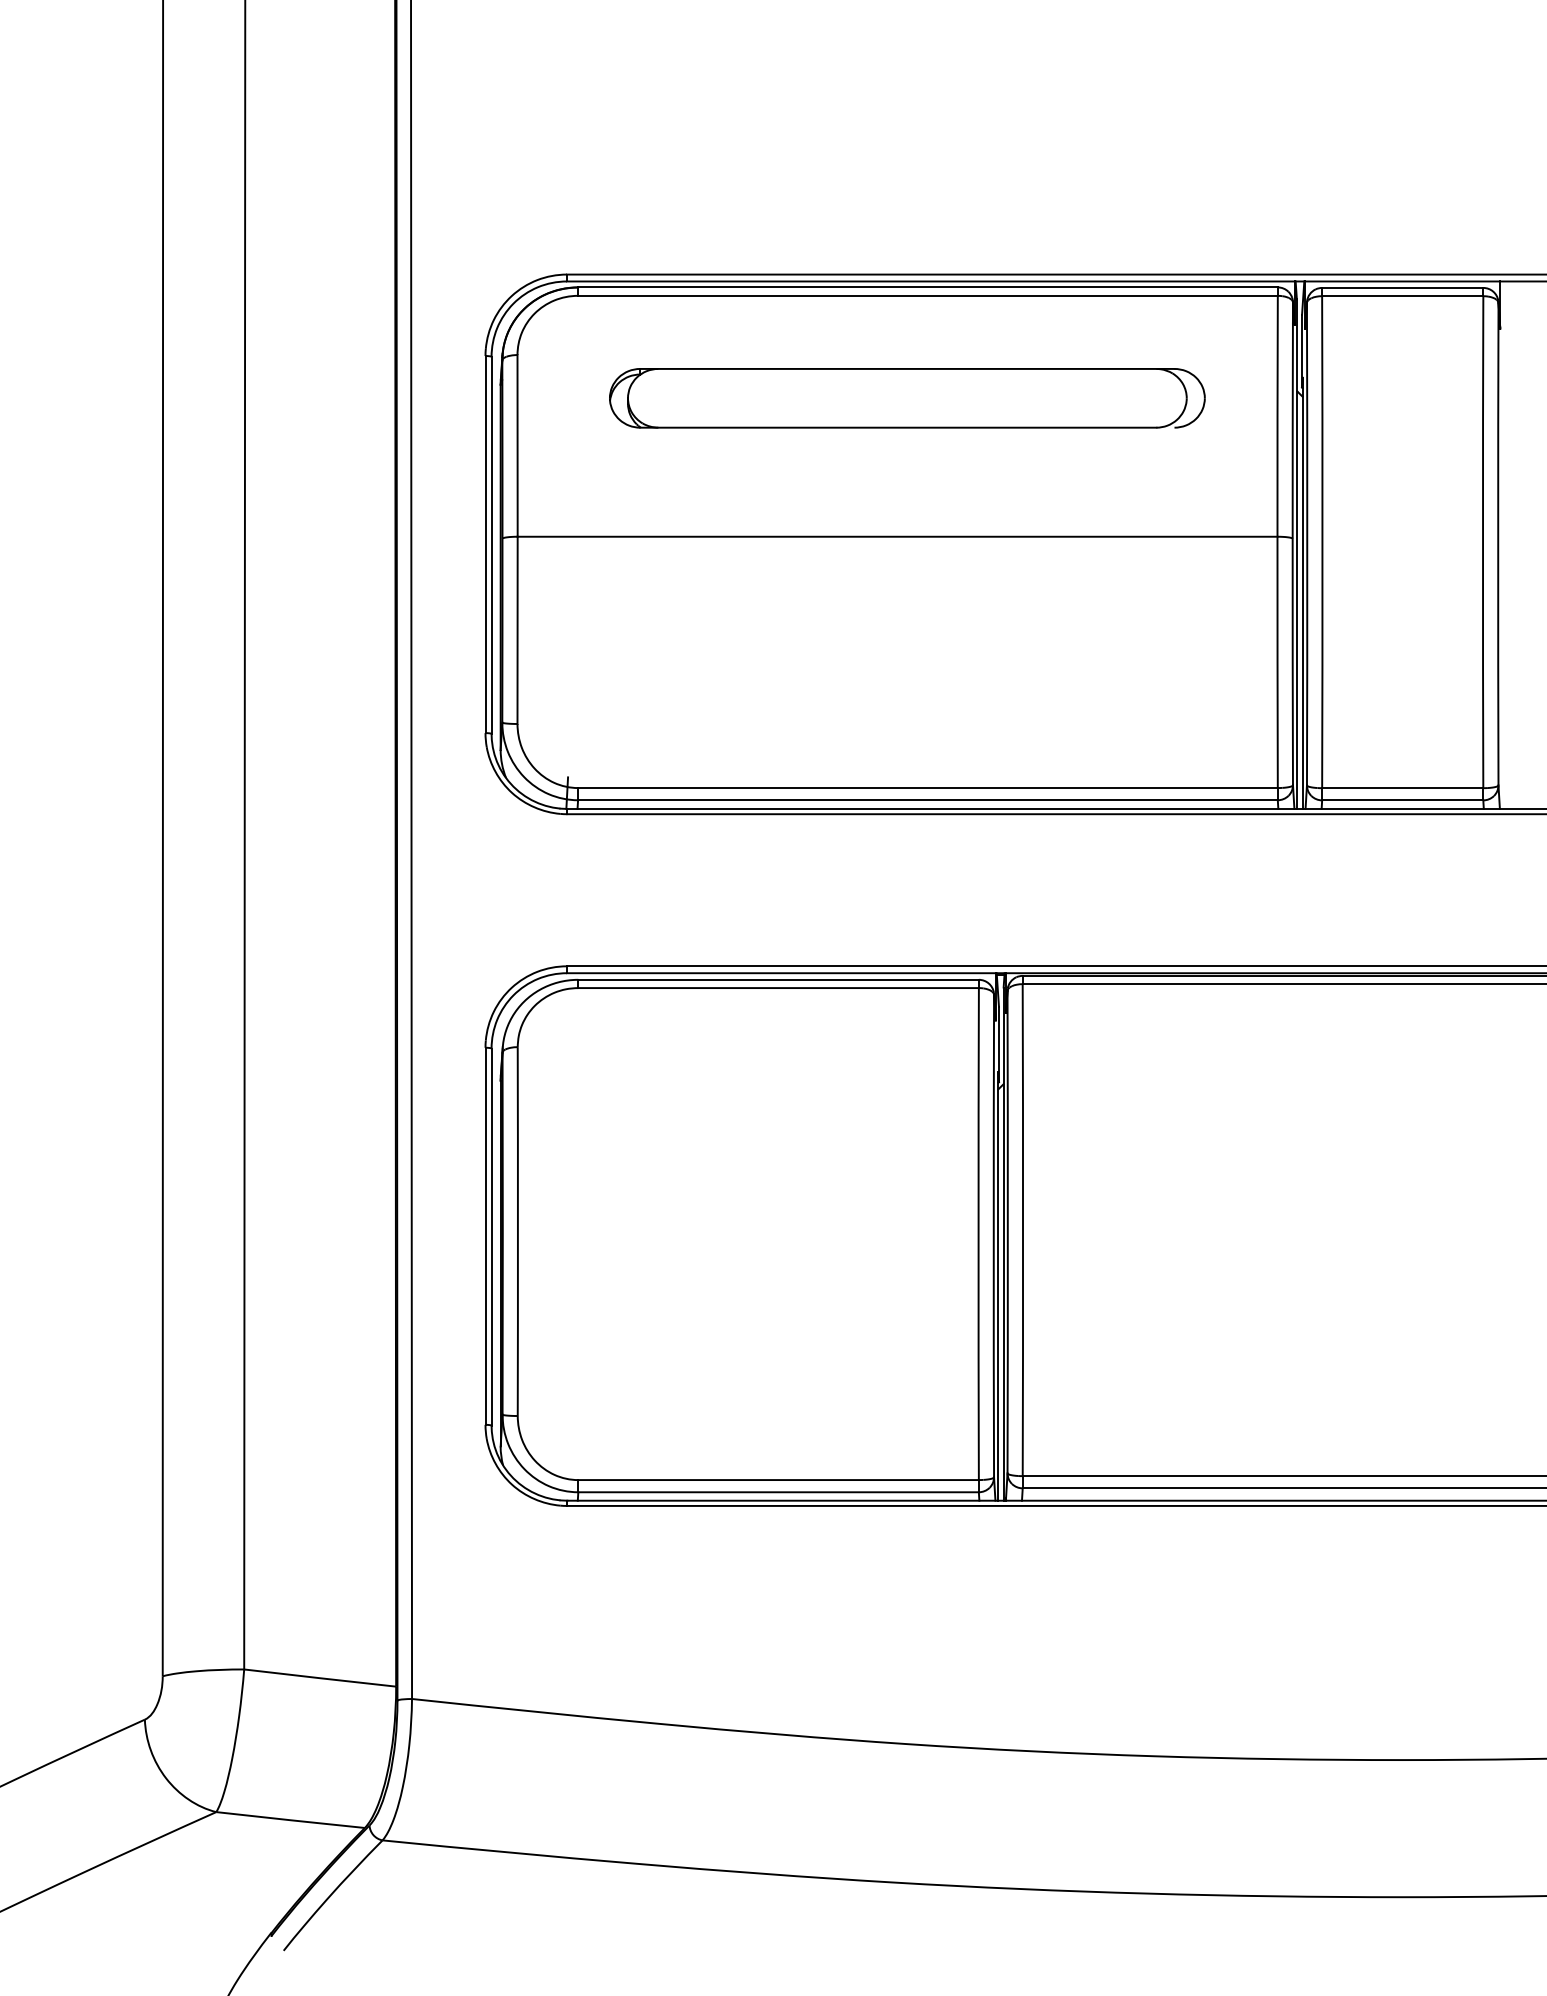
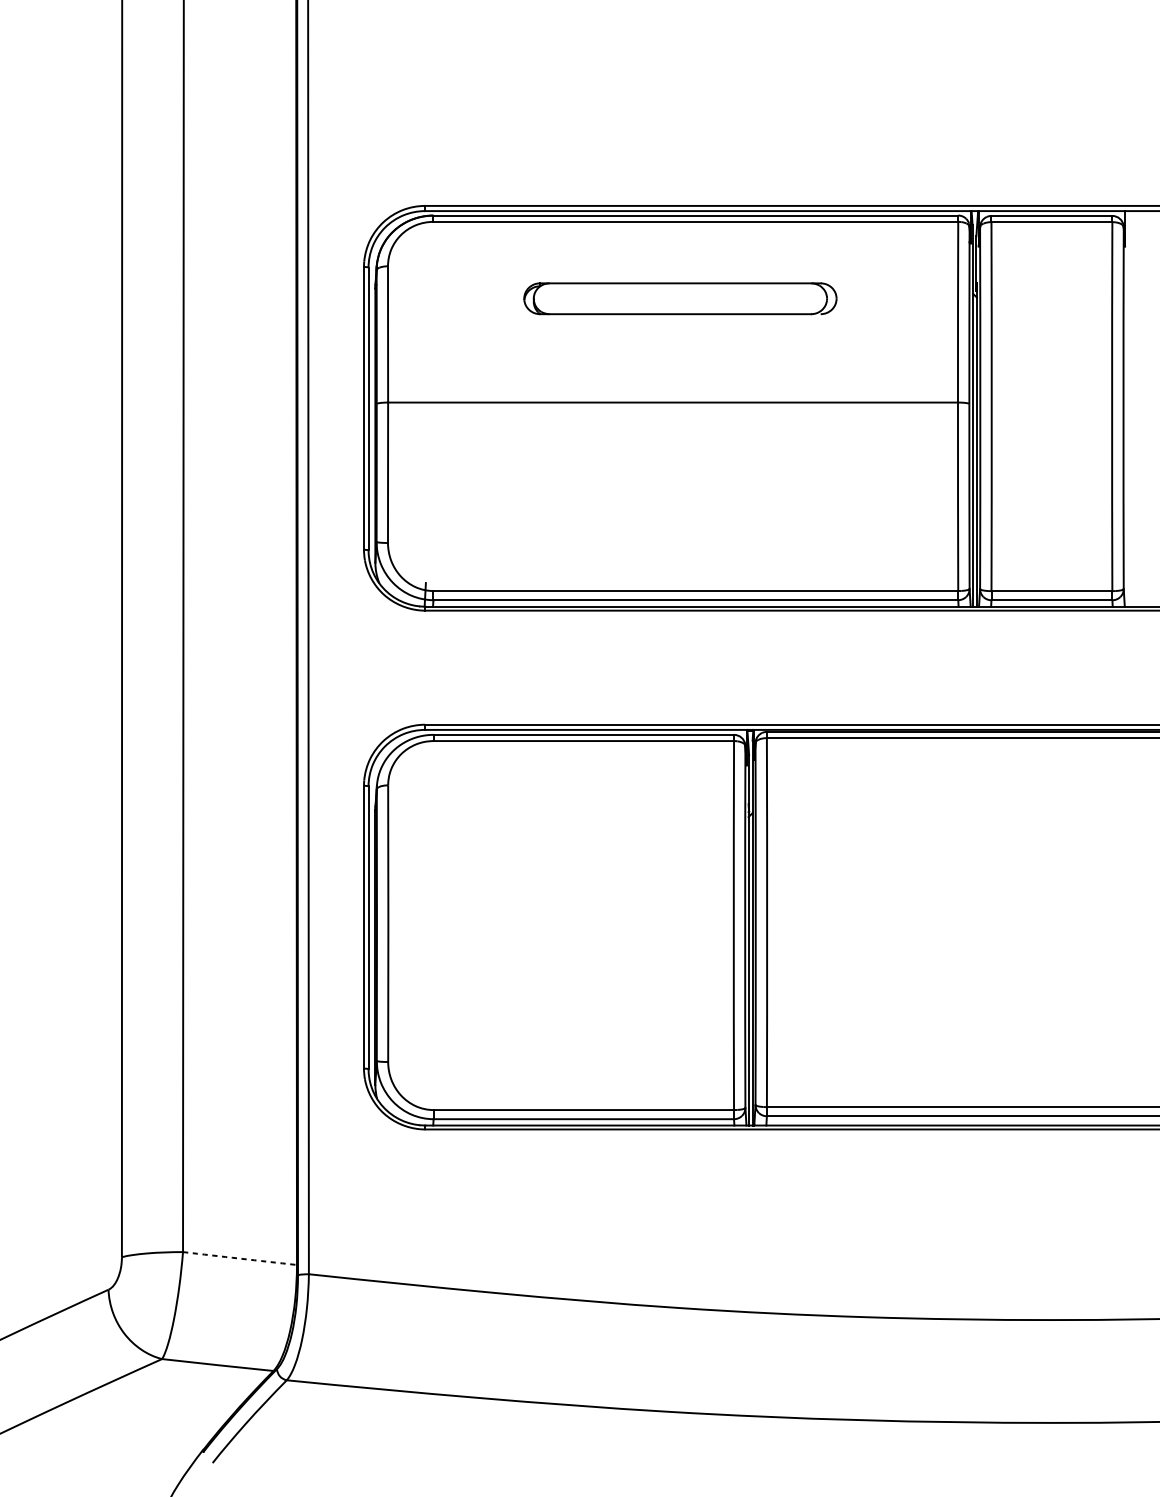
part: (907, 398) -> (680, 298), size x0.7
arc: (320, 1678) -> (240, 1258), solid -> dashed

